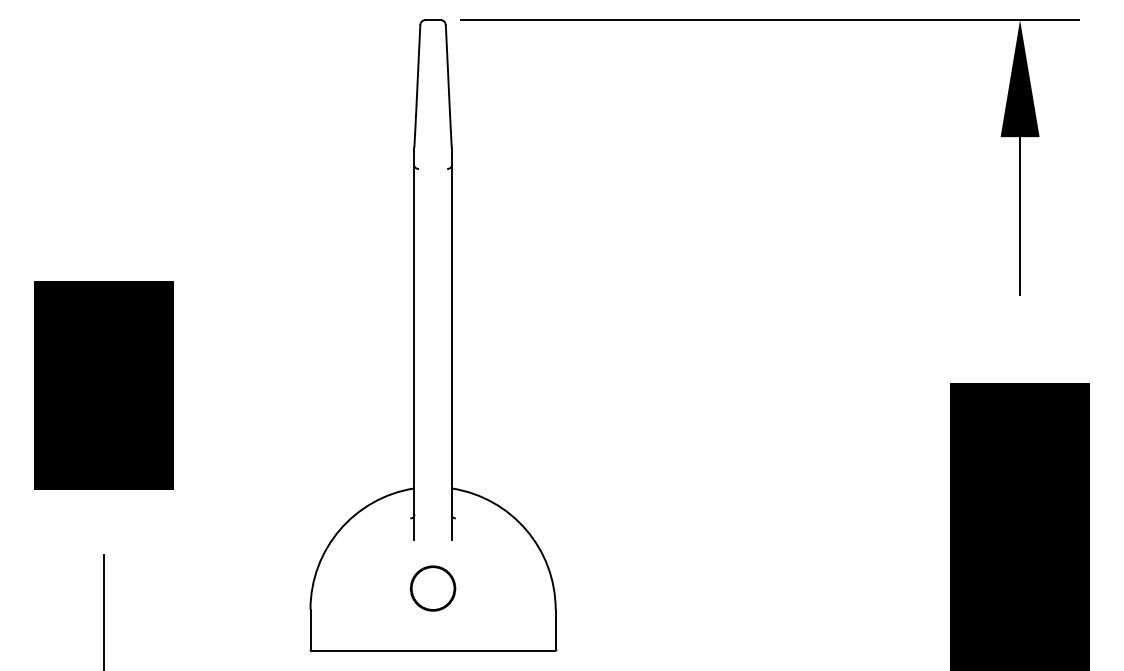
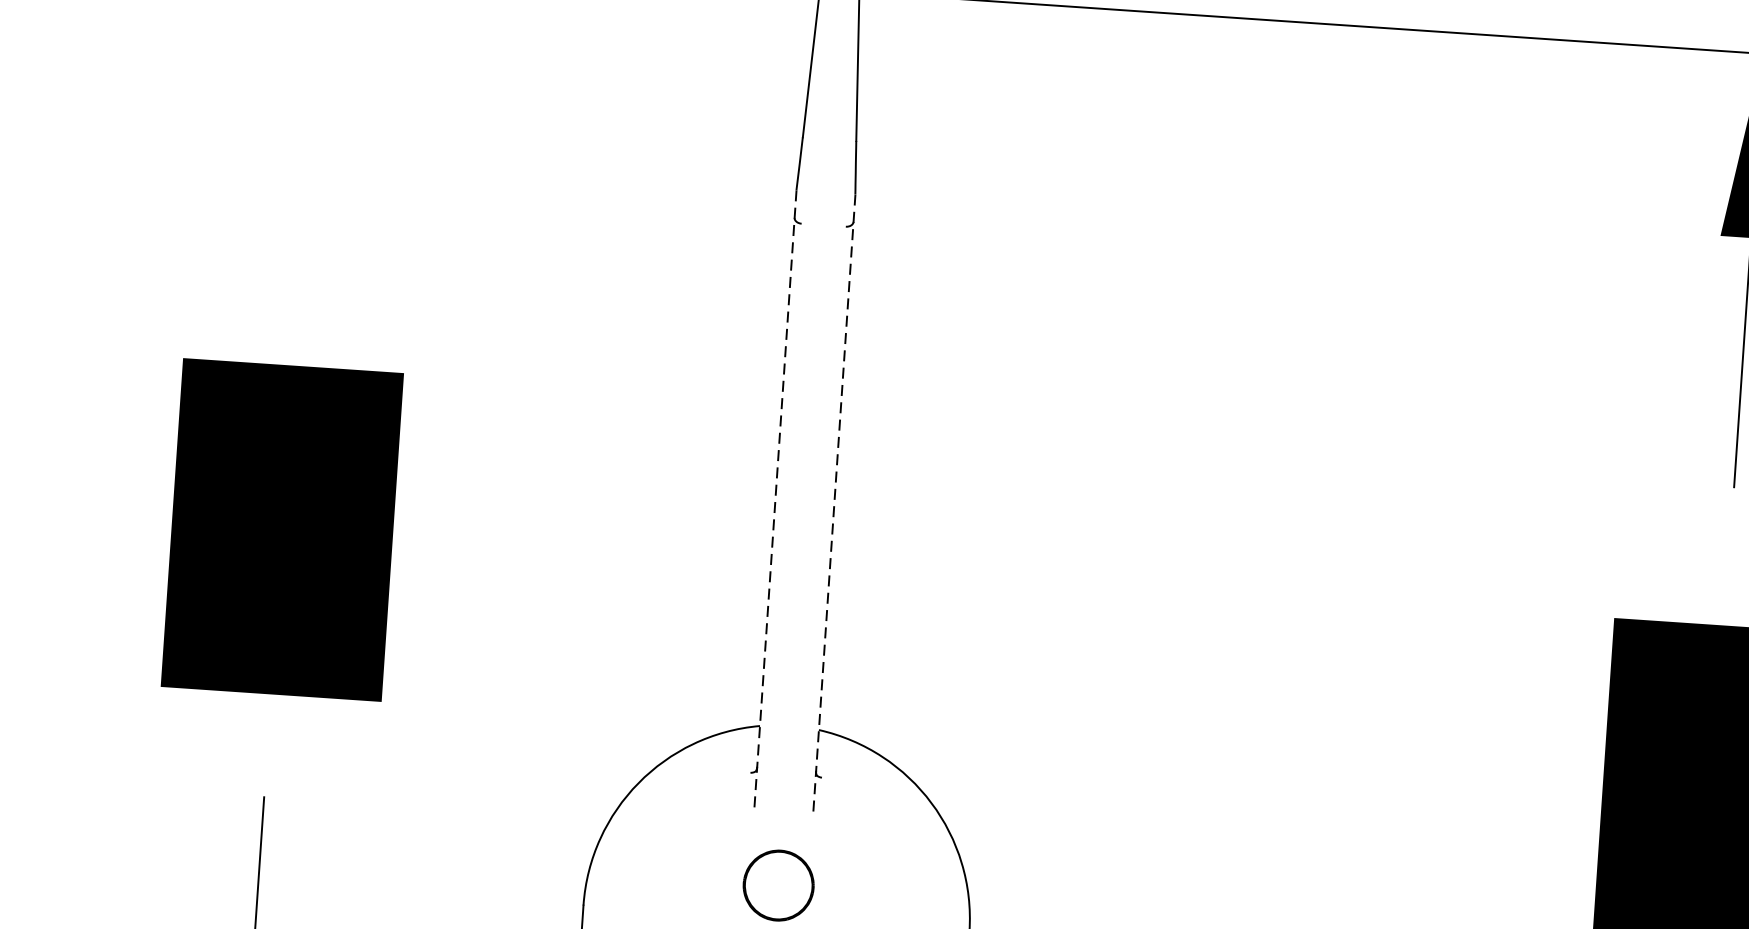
line: (451, 343) -> (833, 501), solid -> dashed
line: (414, 344) -> (775, 499), solid -> dashed

